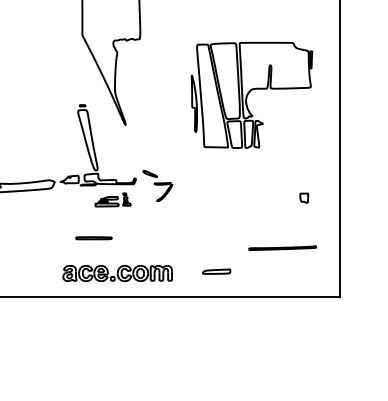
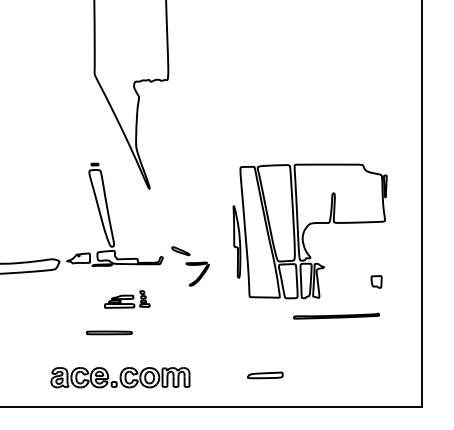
part: (251, 95) -> (309, 231), moved
part: (112, 199) -> (126, 298), moved
line: (282, 247) -> (336, 315), moved
part: (117, 273) -> (120, 377), moved

